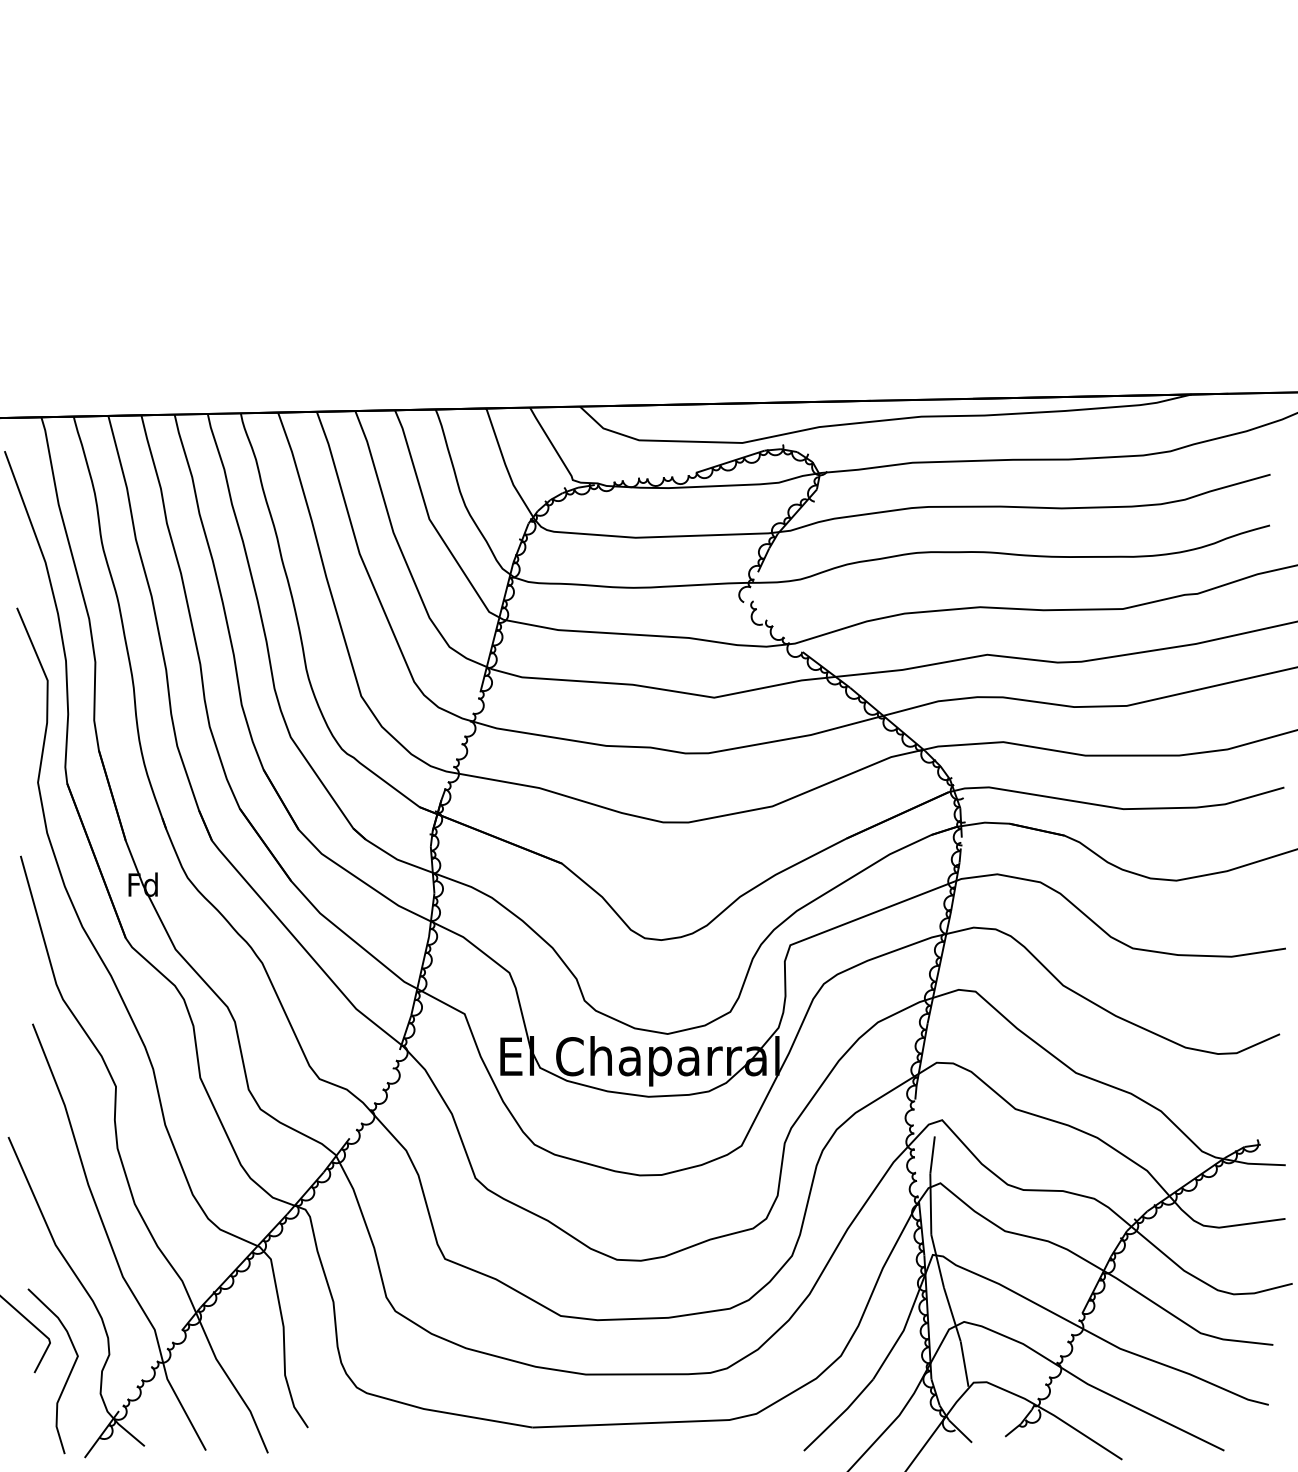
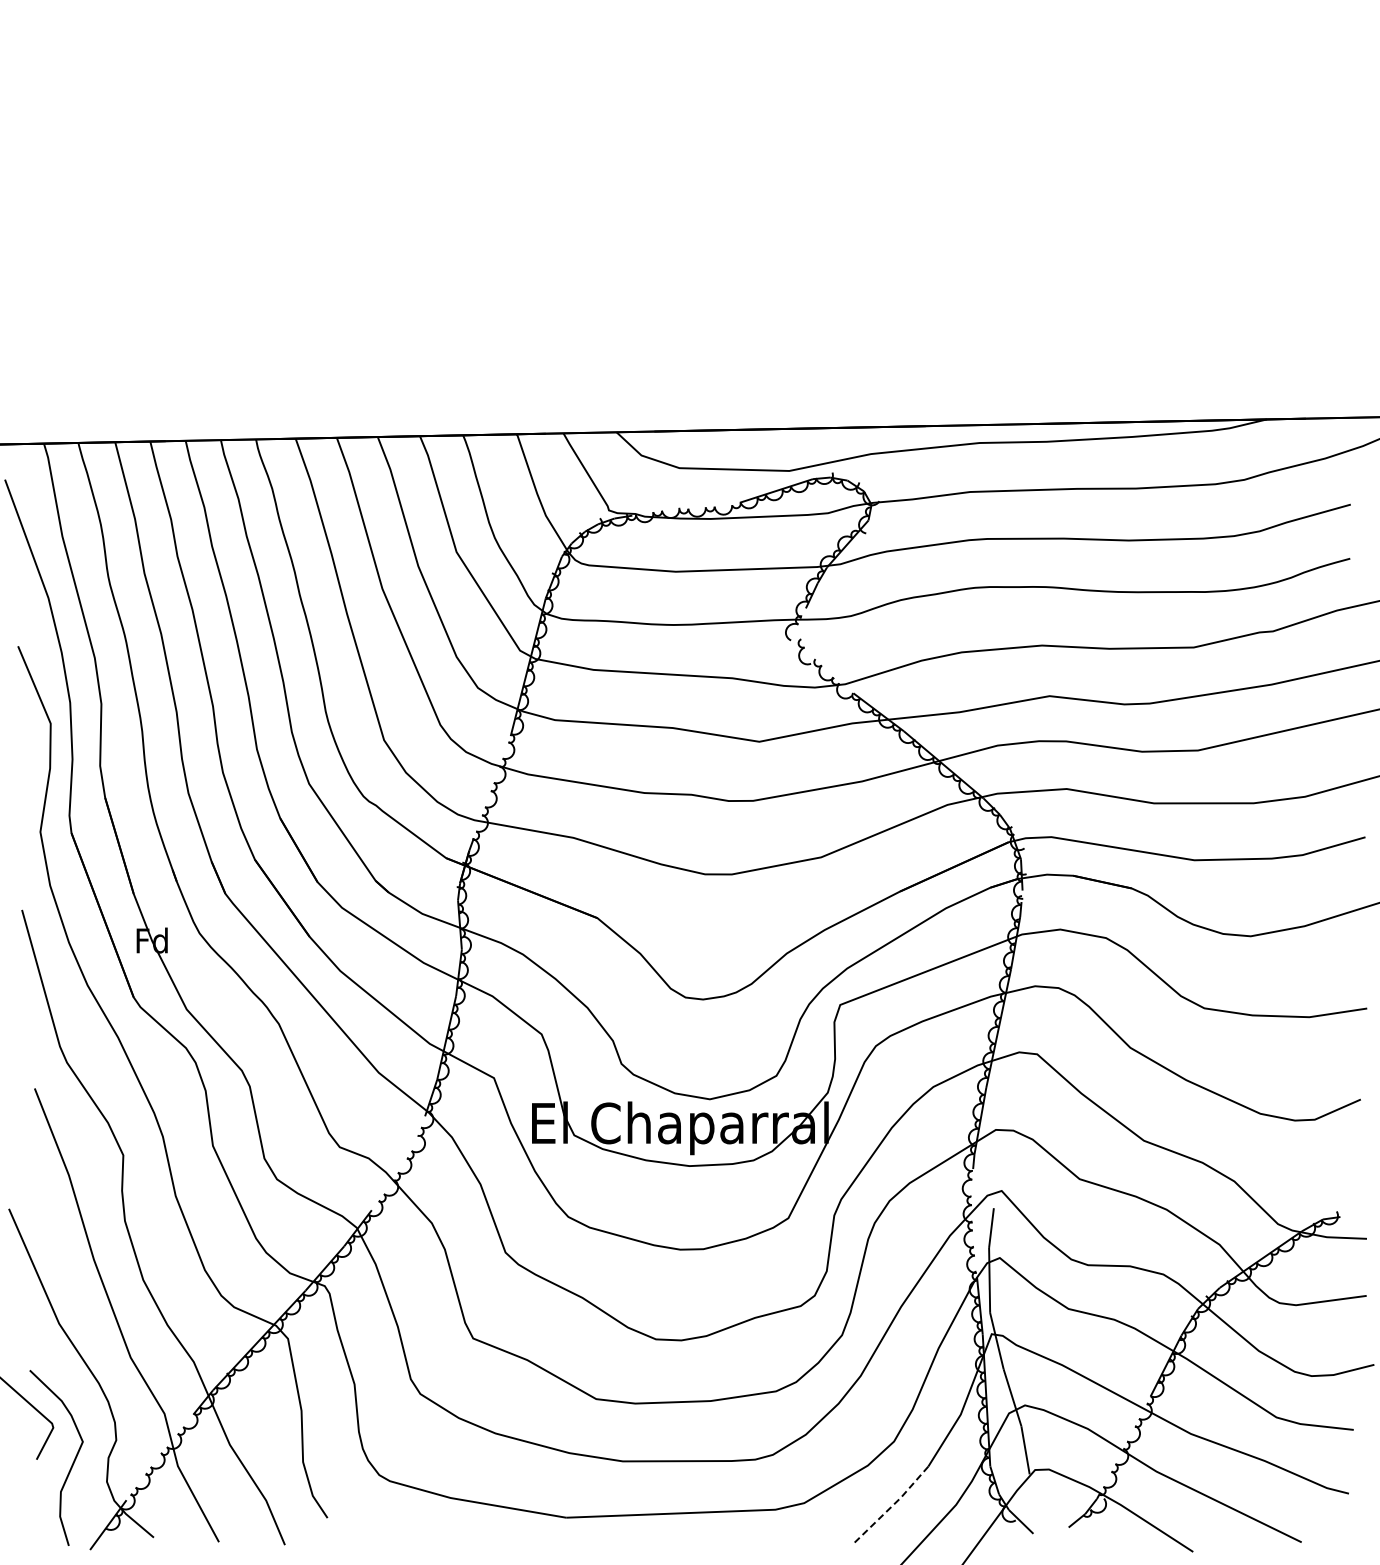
line: (840, 1416) -> (893, 1505), solid -> dashed

